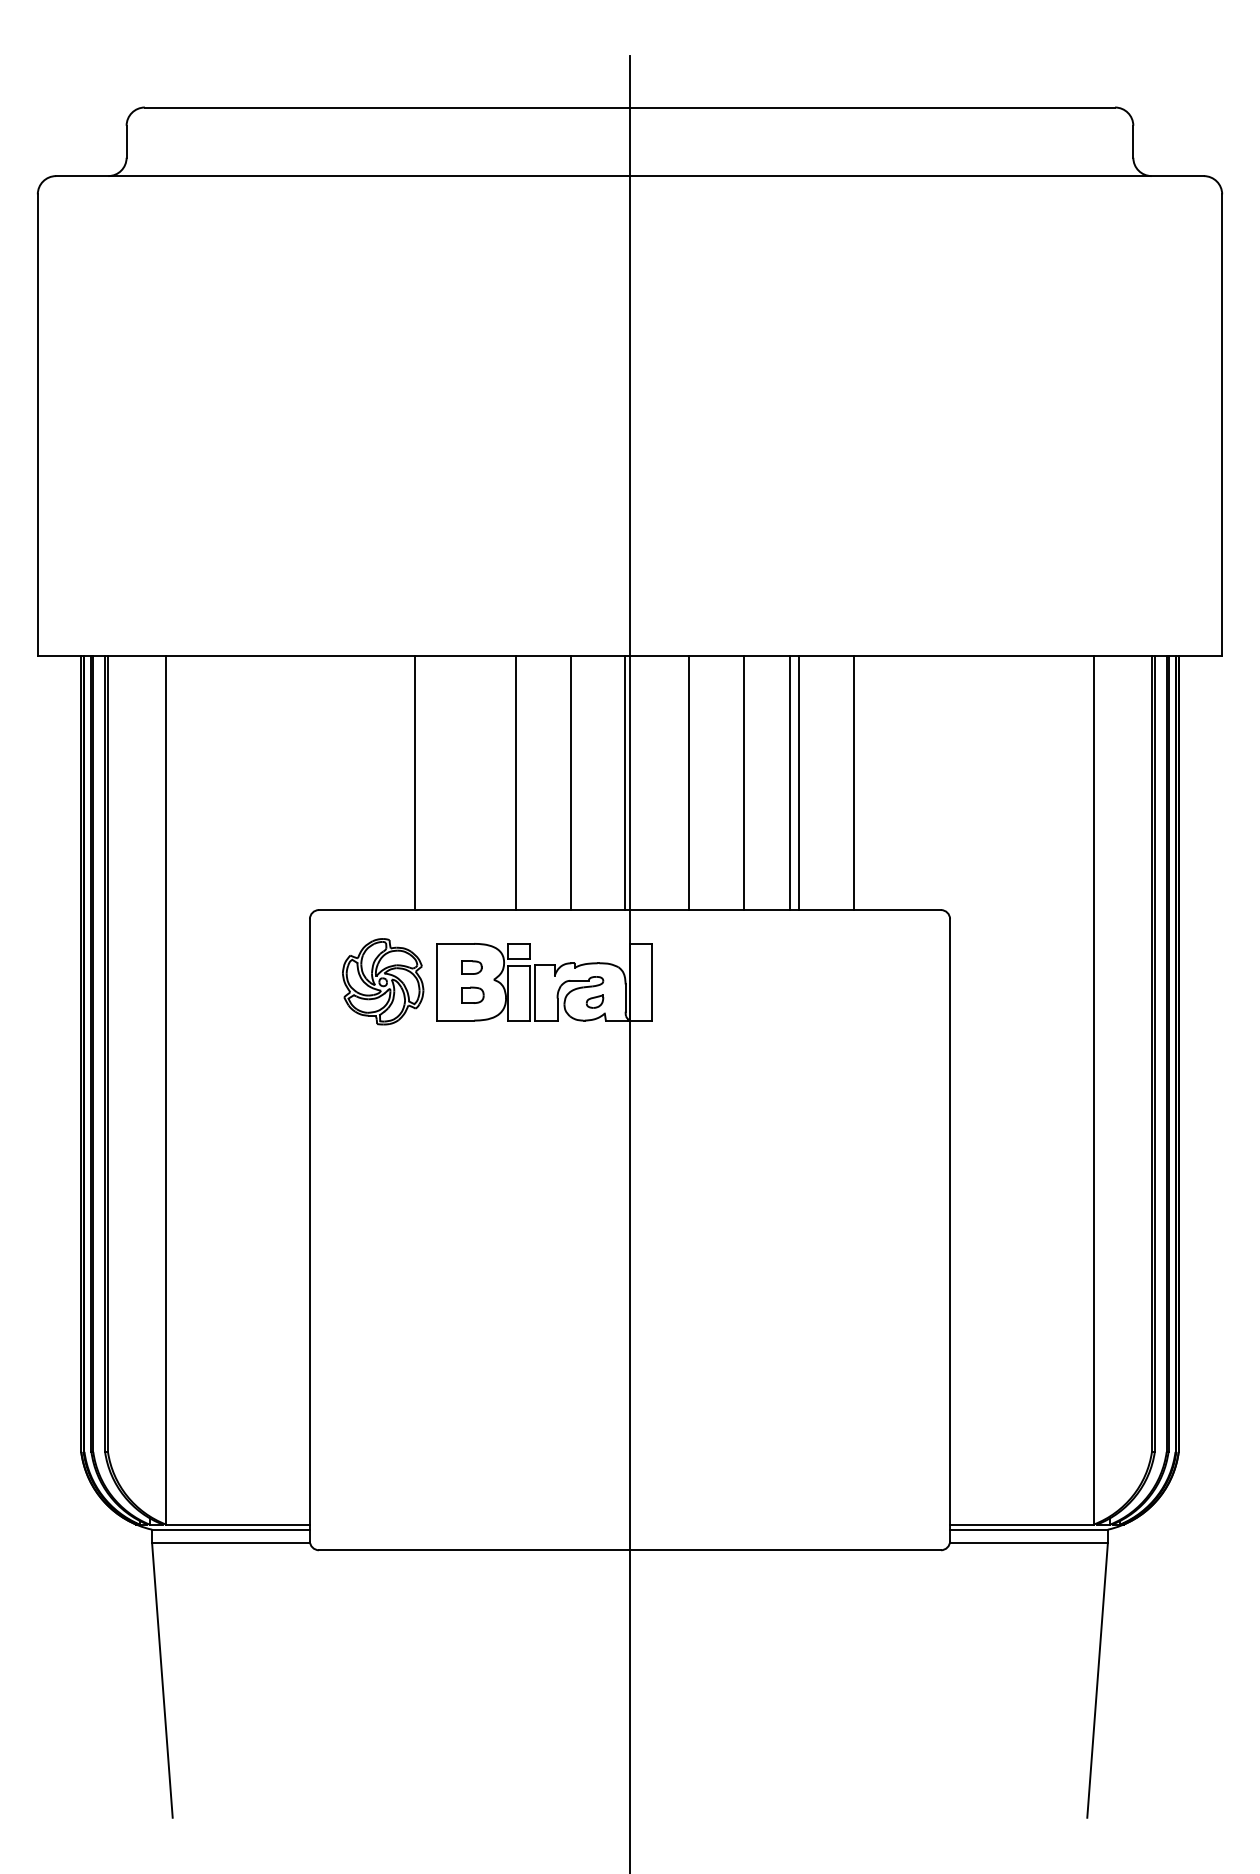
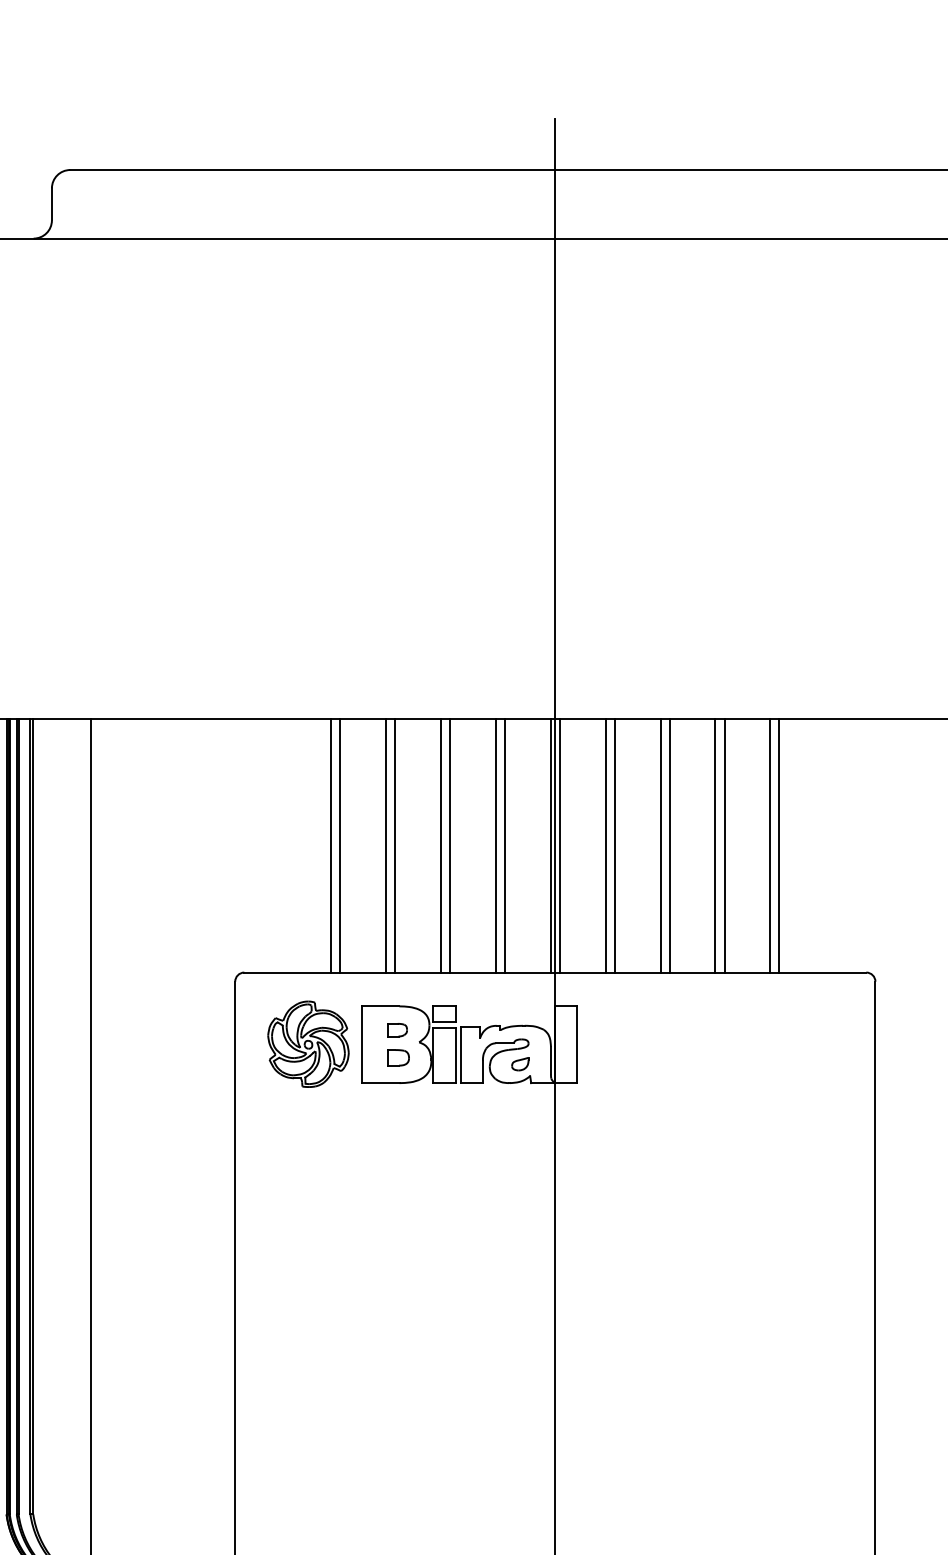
line: (405, 783) -> (330, 846), added
line: (460, 783) -> (385, 846), added
line: (469, 783) -> (394, 846), added
line: (524, 783) -> (449, 846), added
line: (579, 783) -> (504, 846), added
line: (634, 783) -> (559, 846), added
line: (680, 783) -> (605, 846), added
line: (735, 783) -> (660, 846), added
line: (844, 783) -> (769, 846), added

